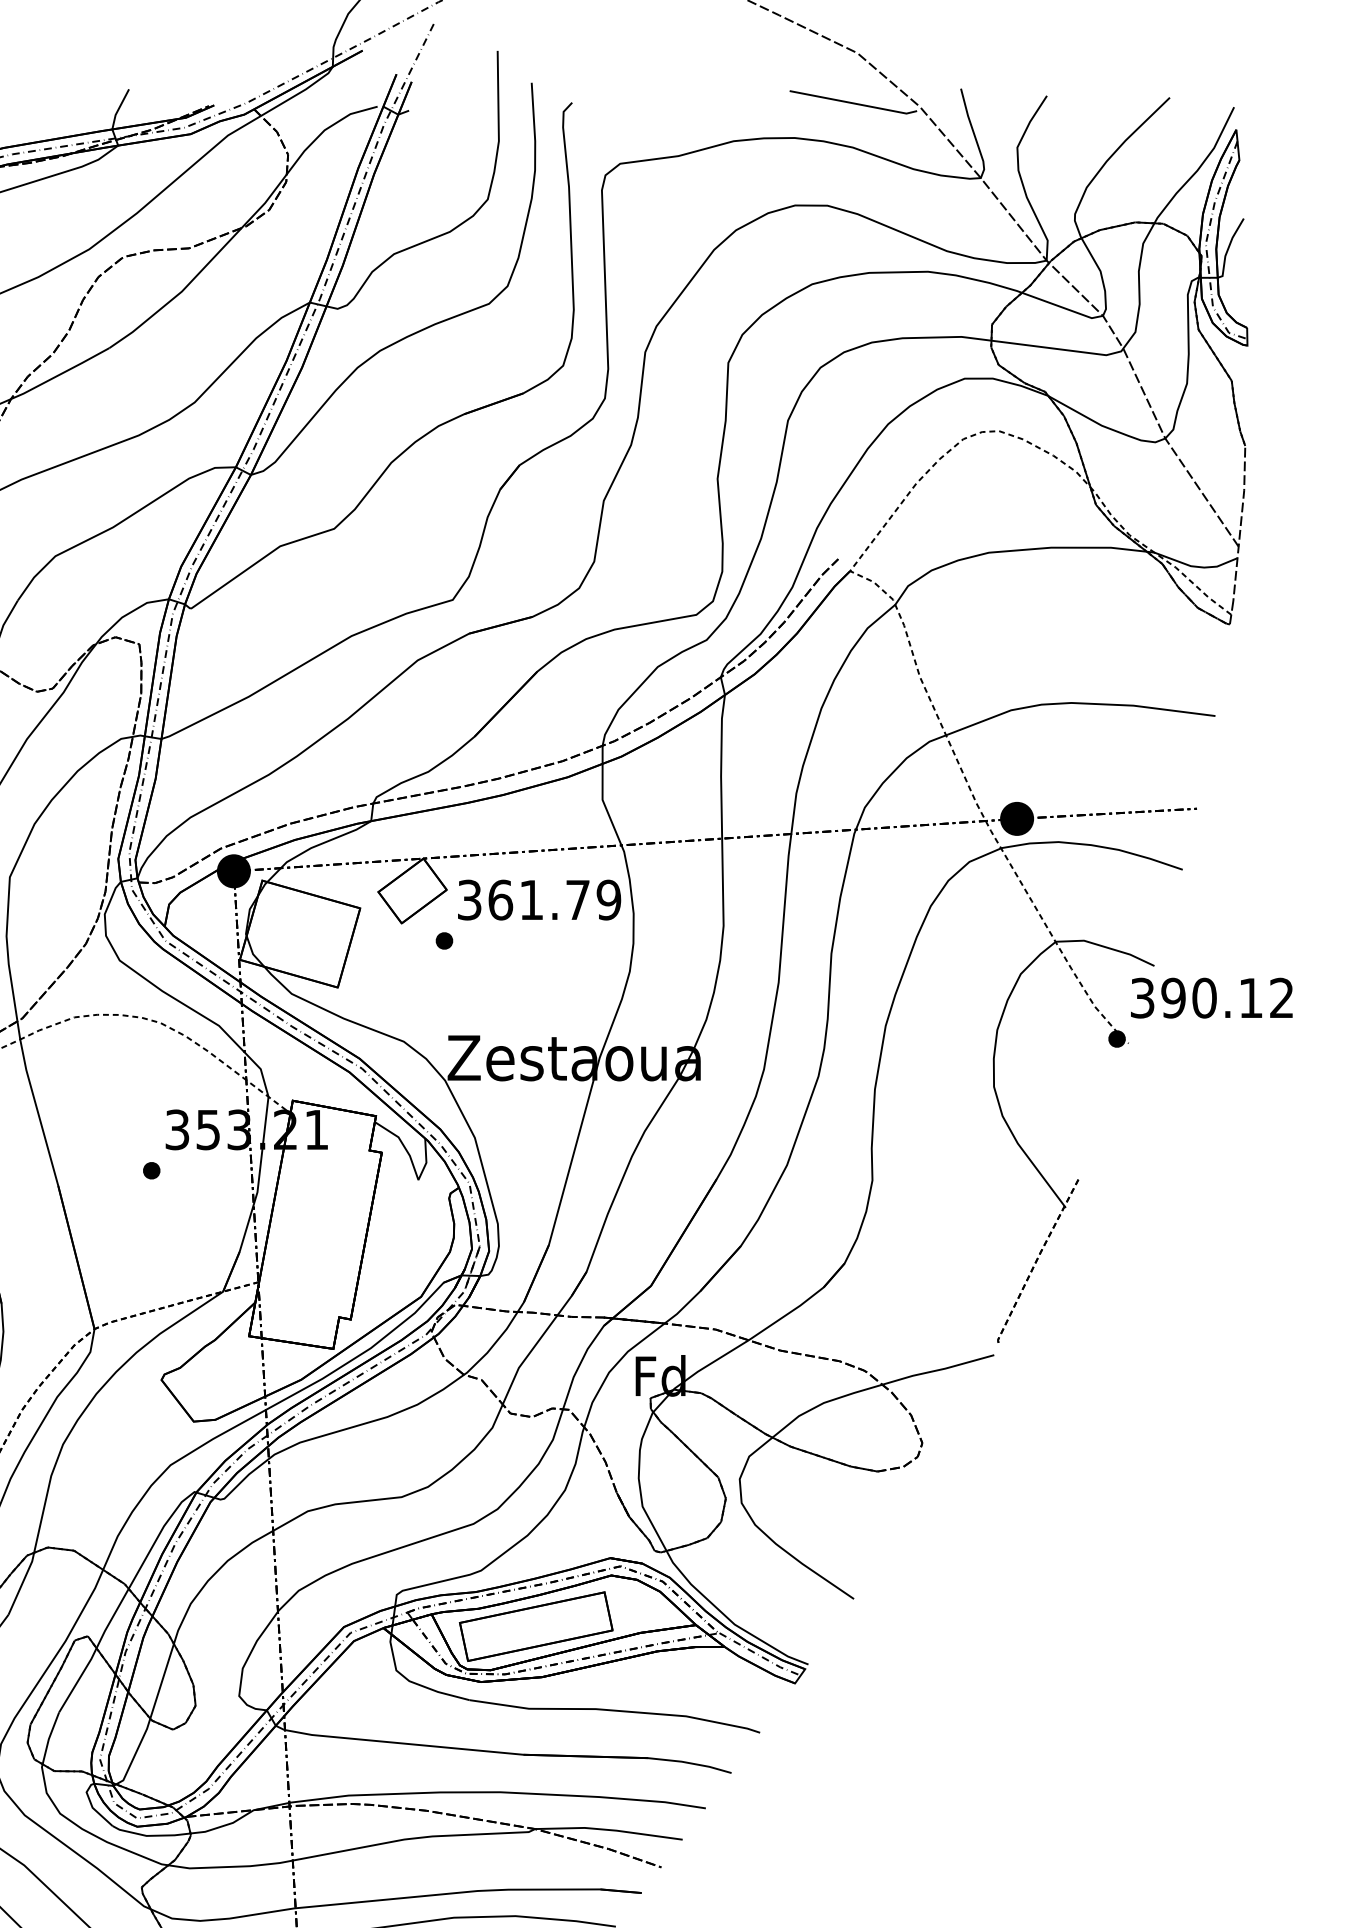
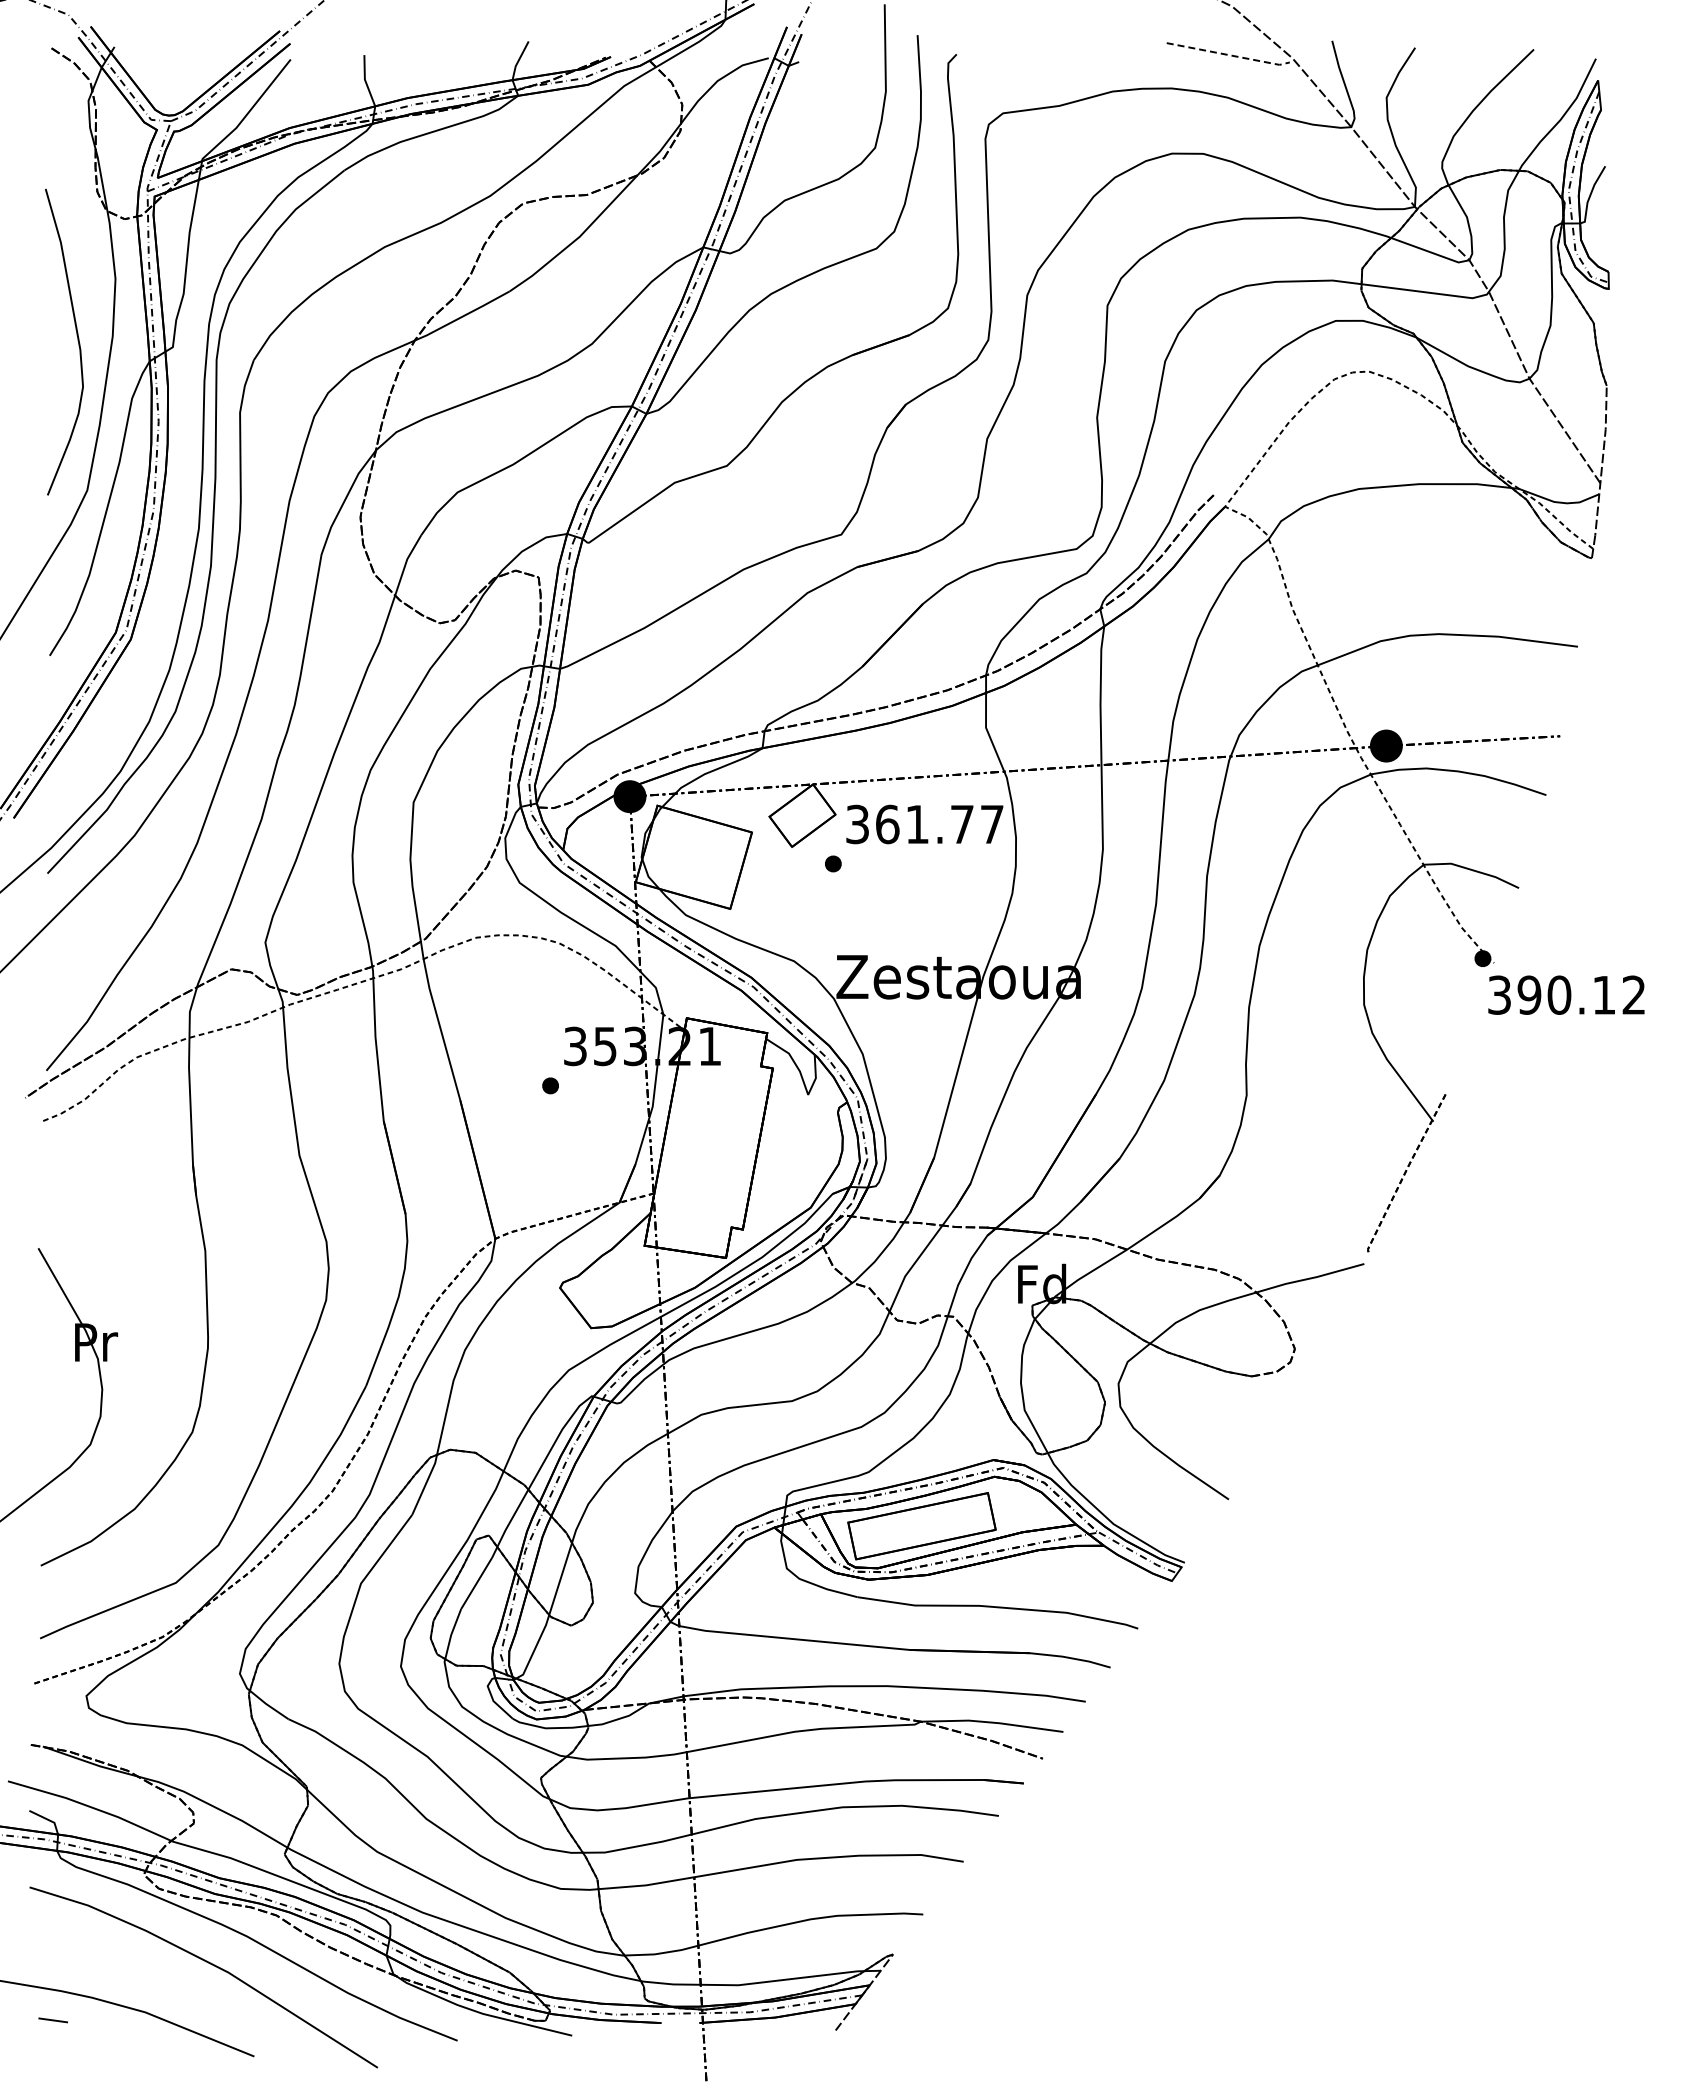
line: (854, 103) -> (1229, 55), solid -> dashed
text: (608, 900) -> (991, 824), 361.79 -> 361.77
text: (1211, 997) -> (1566, 994), moved

